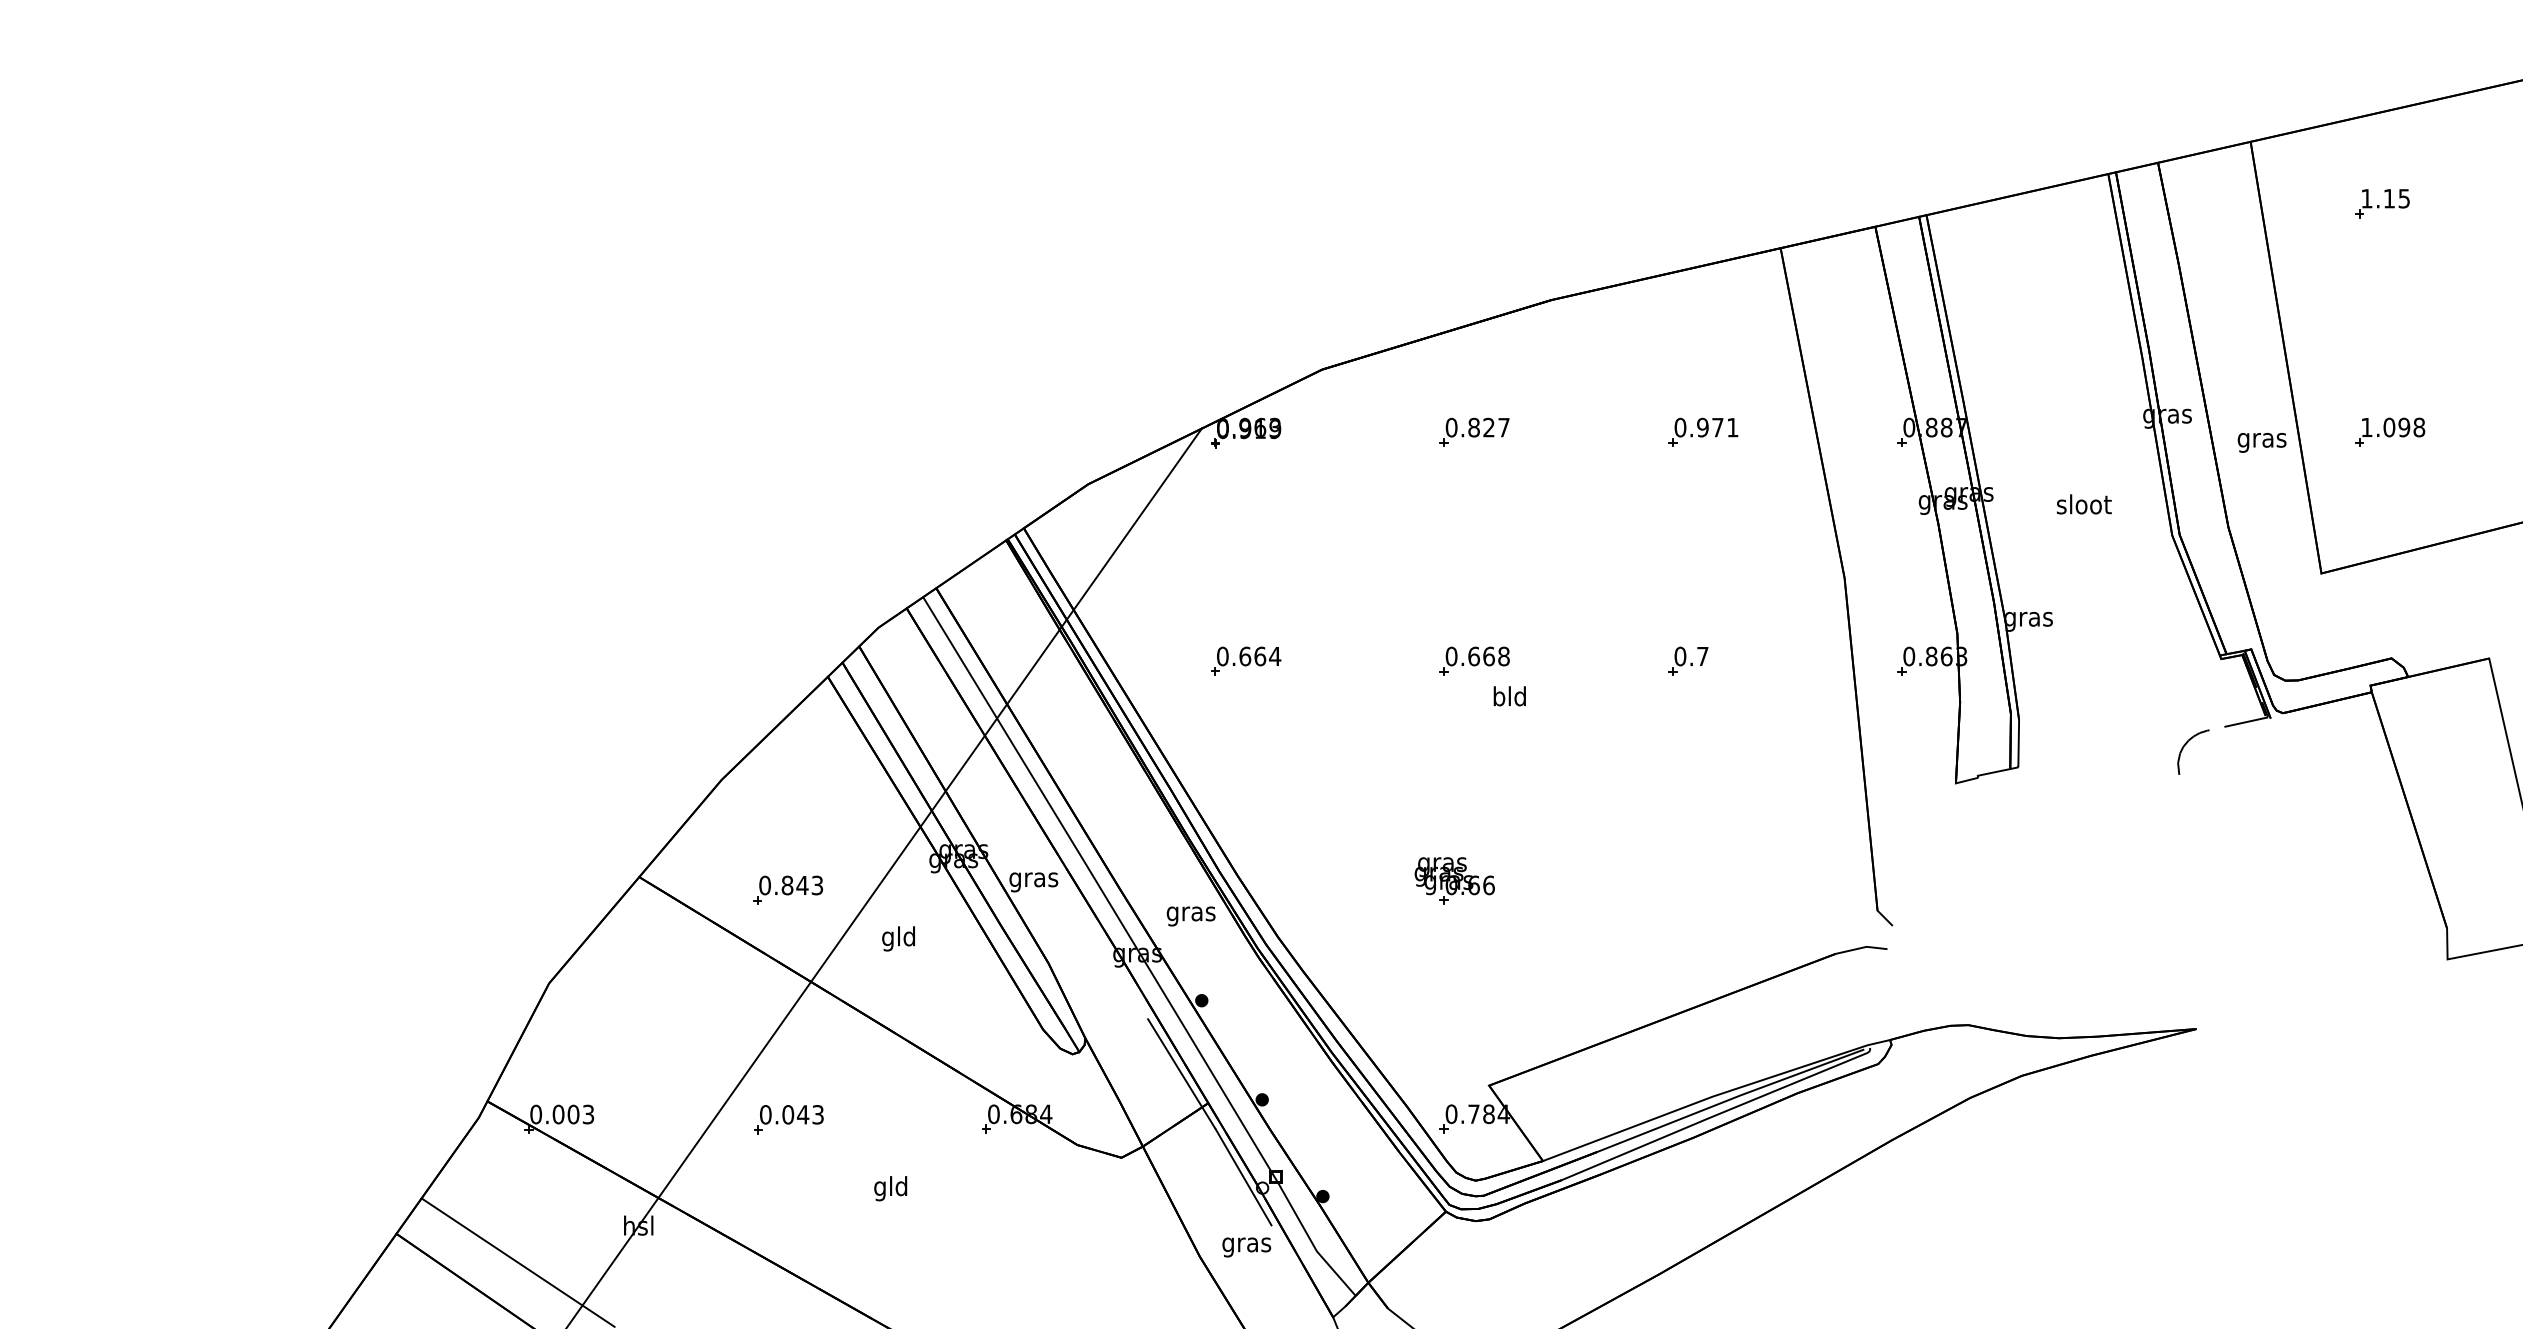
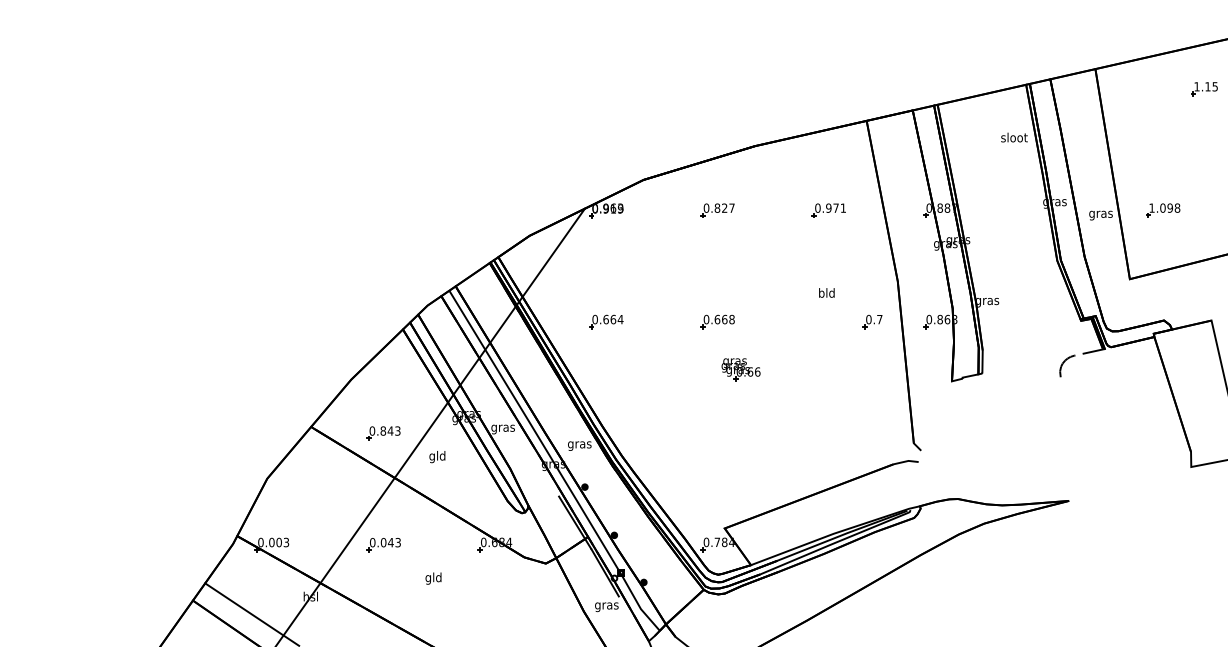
part: (2382, 204) -> (1204, 89), moved
text: (2084, 504) -> (1014, 137), moved
part: (1687, 662) -> (872, 322), moved
text: (1509, 695) -> (826, 292), moved
part: (1453, 880) -> (740, 369), moved

